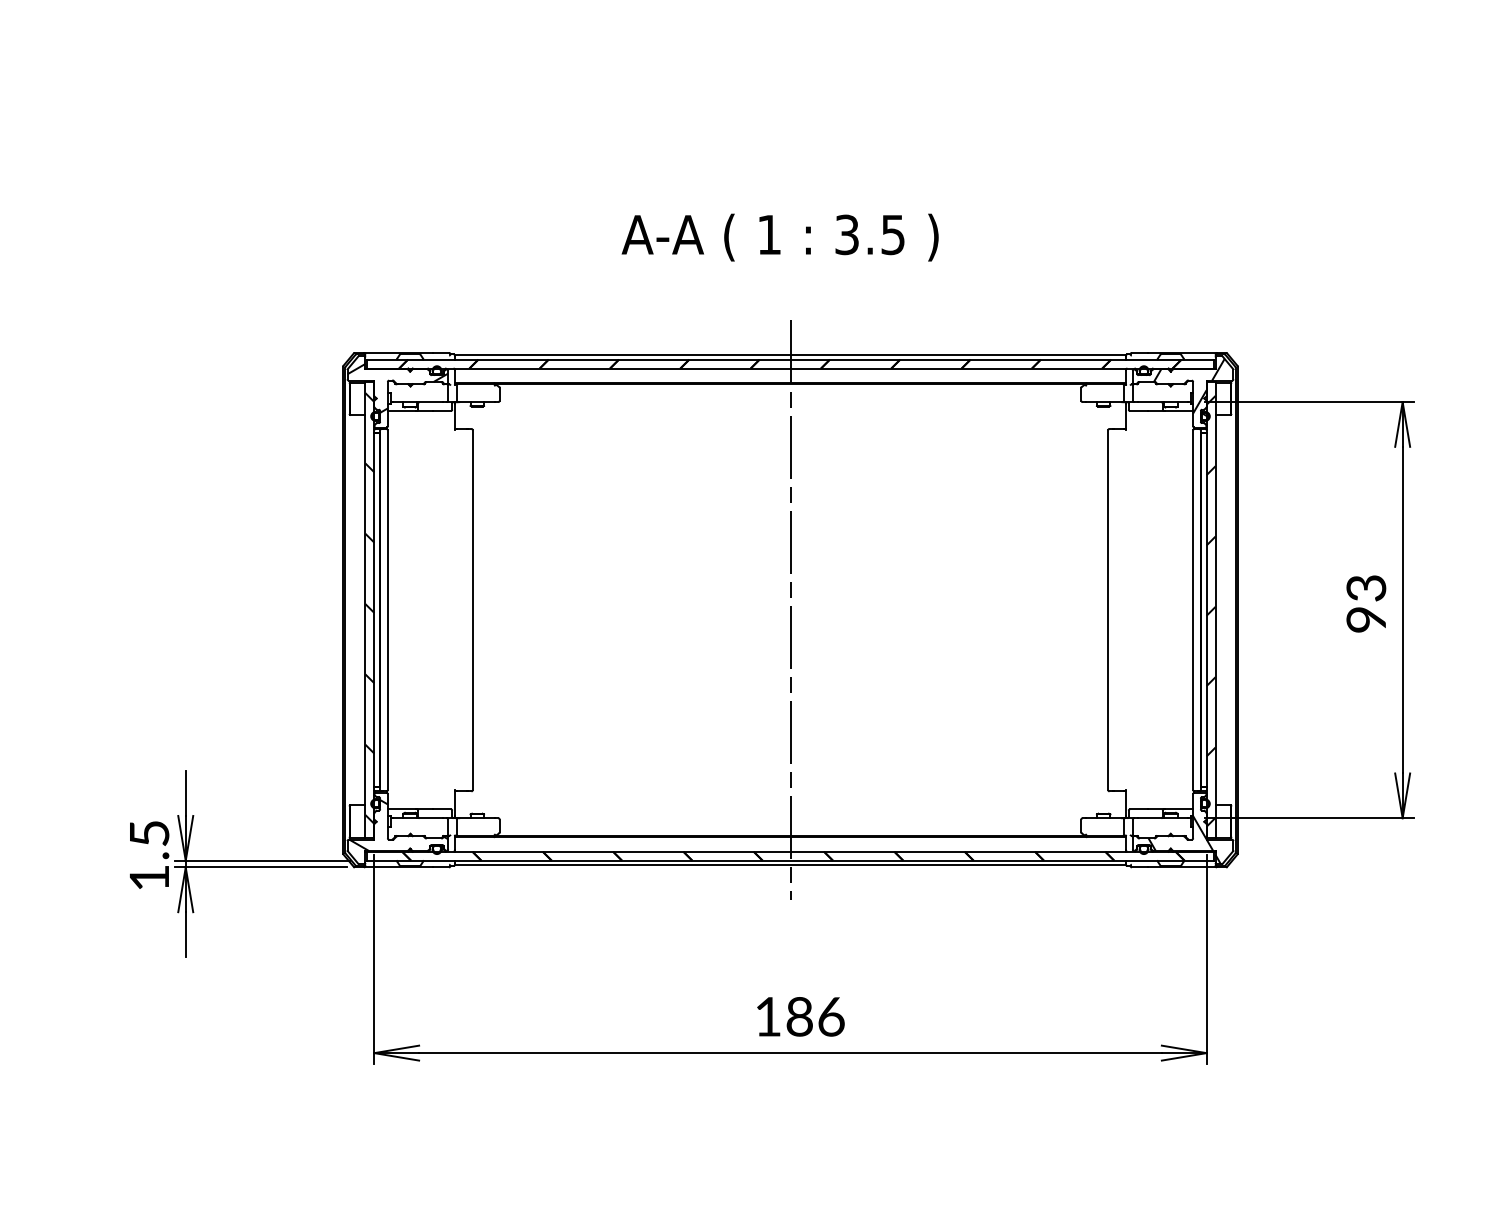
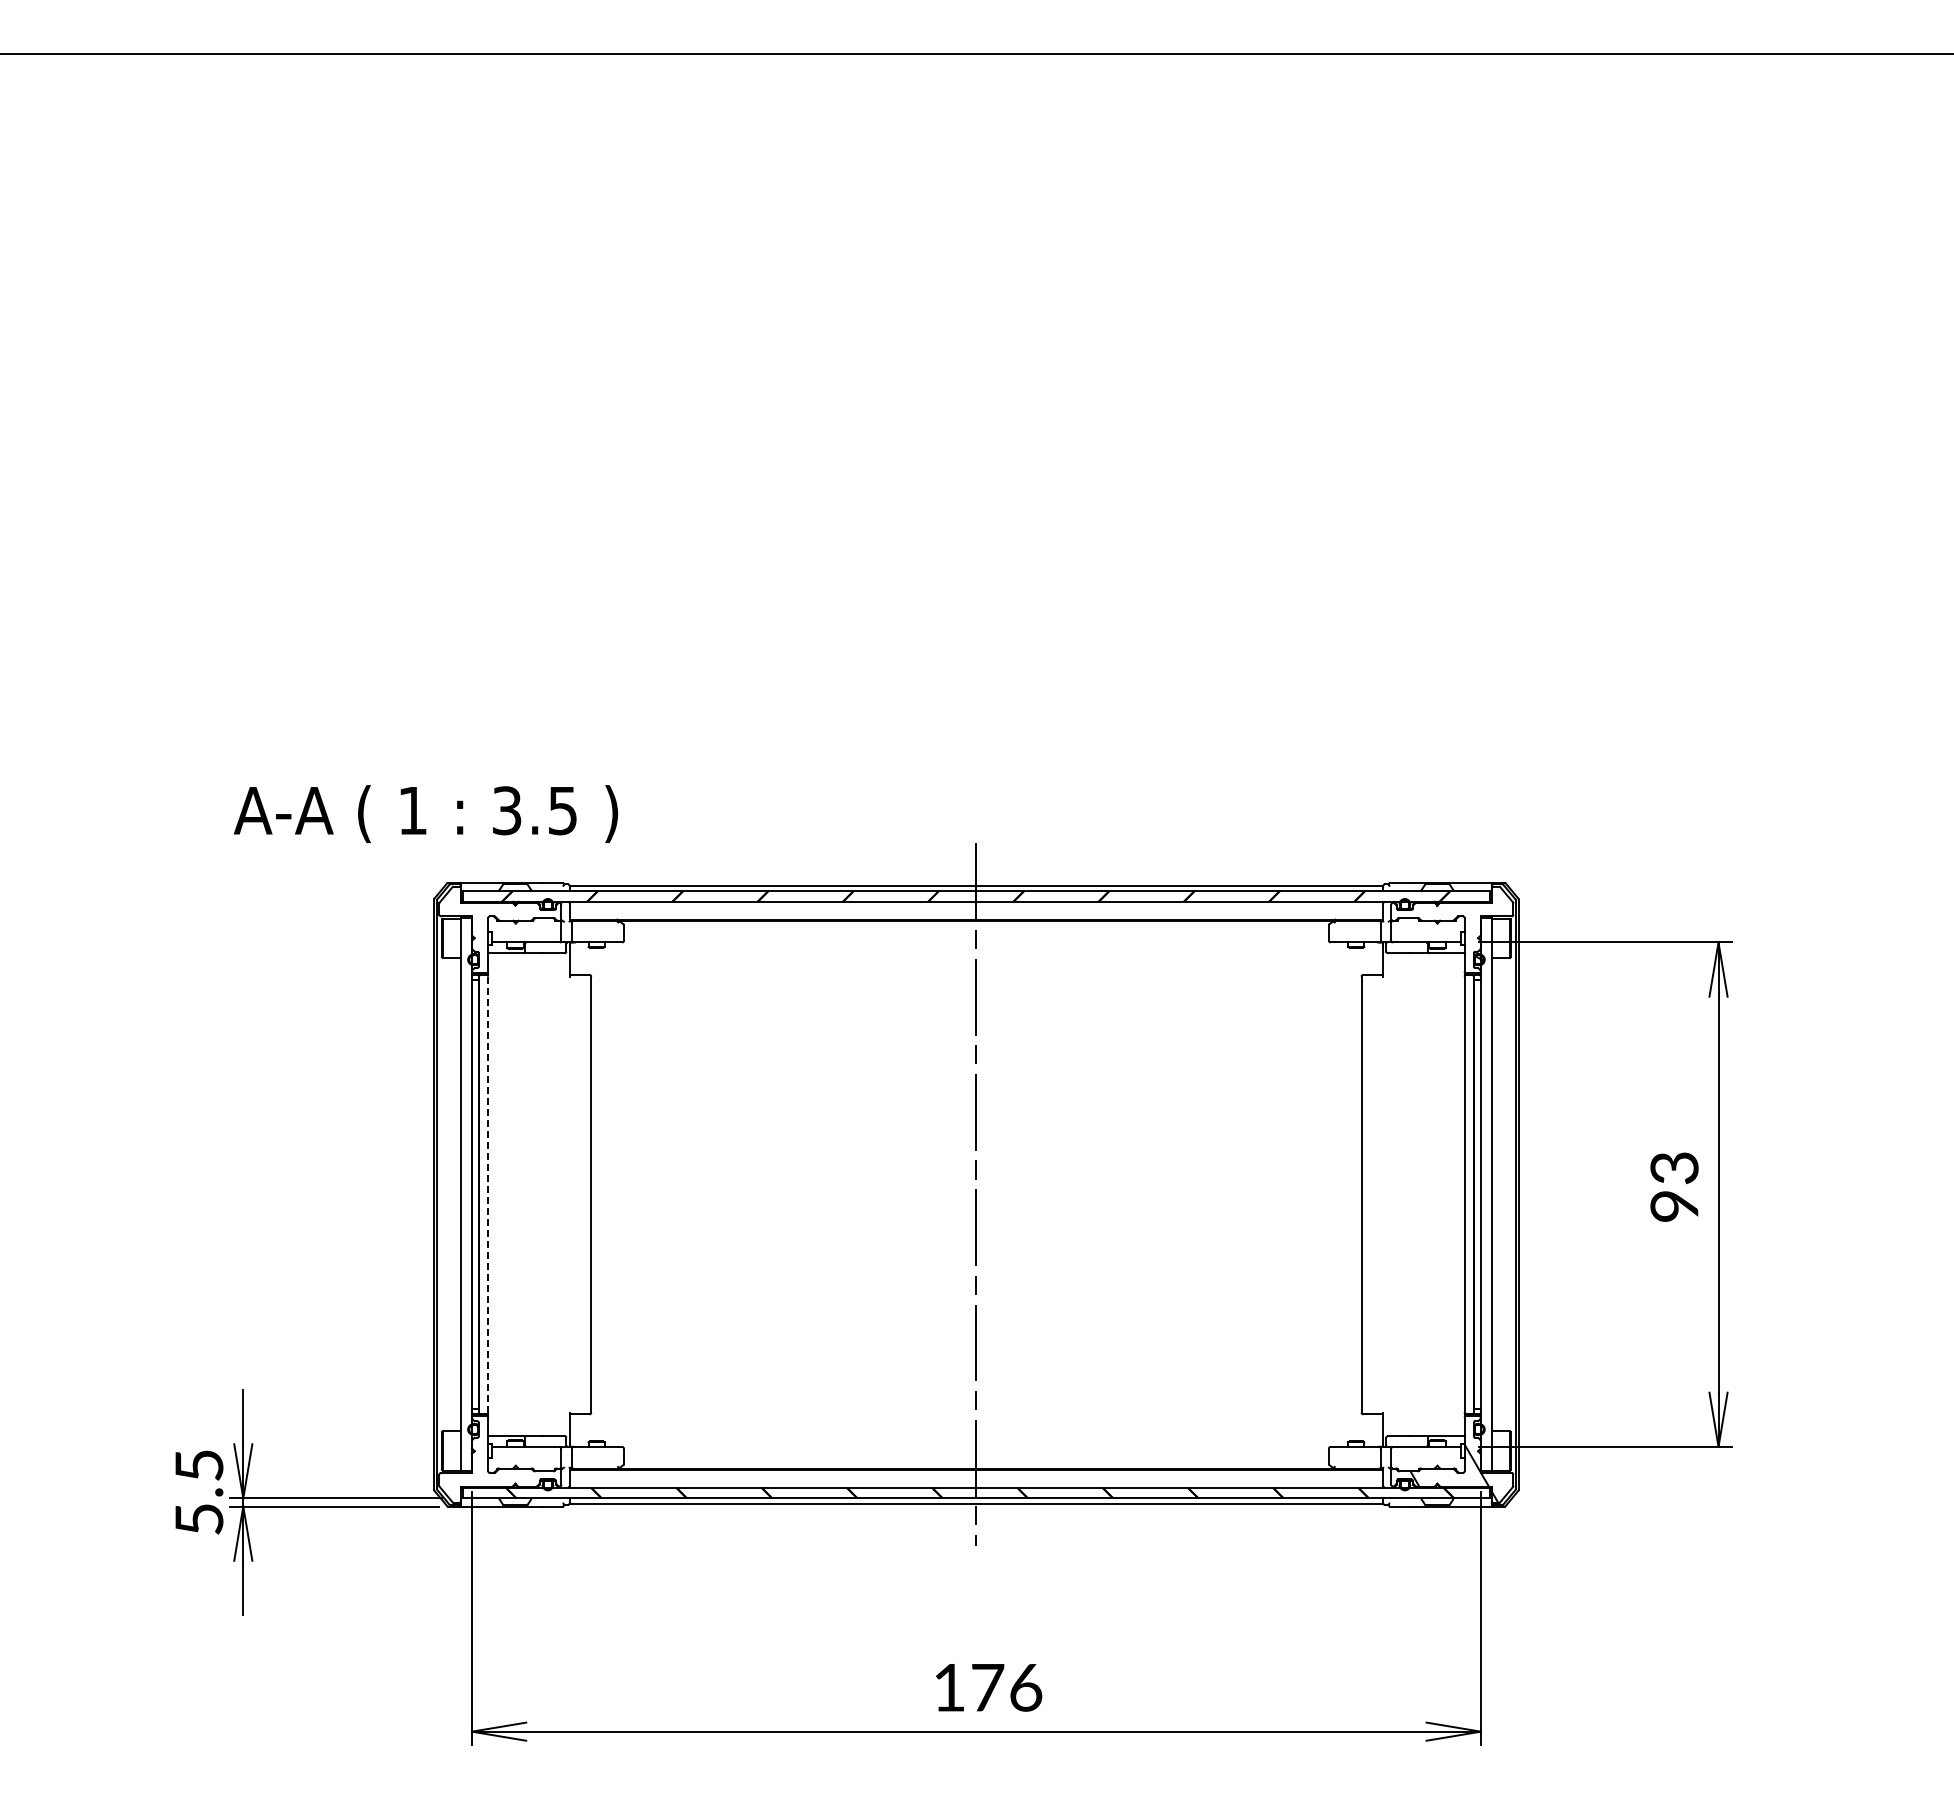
text: (779, 237) -> (425, 813), moved
hatch: (1188, 386) -> (1459, 923), removed
hatch: (397, 388) -> (500, 925), removed
hatch: (369, 608) -> (466, 1192), removed
line: (388, 610) -> (488, 1194), solid -> dashed
hatch: (1210, 610) -> (1485, 1195), removed
hatch: (398, 825) -> (501, 1455), removed
text: (149, 878) -> (199, 1519), 1.5 -> 5.5
text: (799, 1016) -> (987, 1687), 186 -> 176

